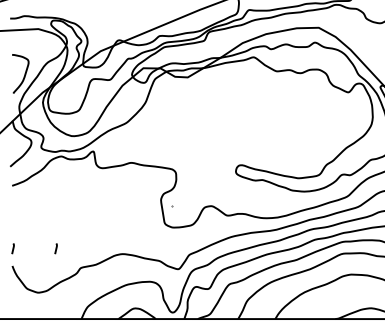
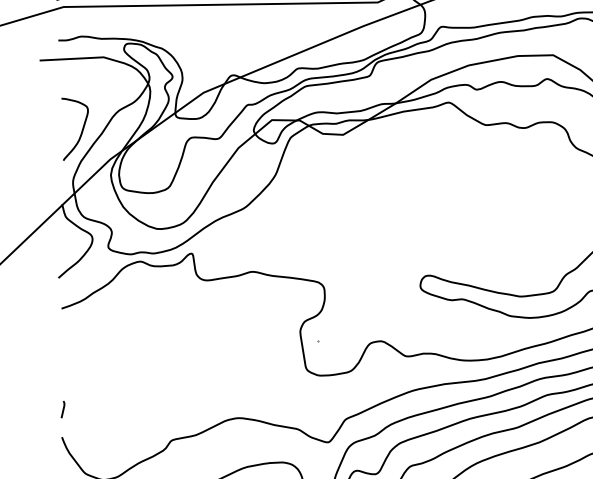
line: (55, 248) -> (131, 409), removed

